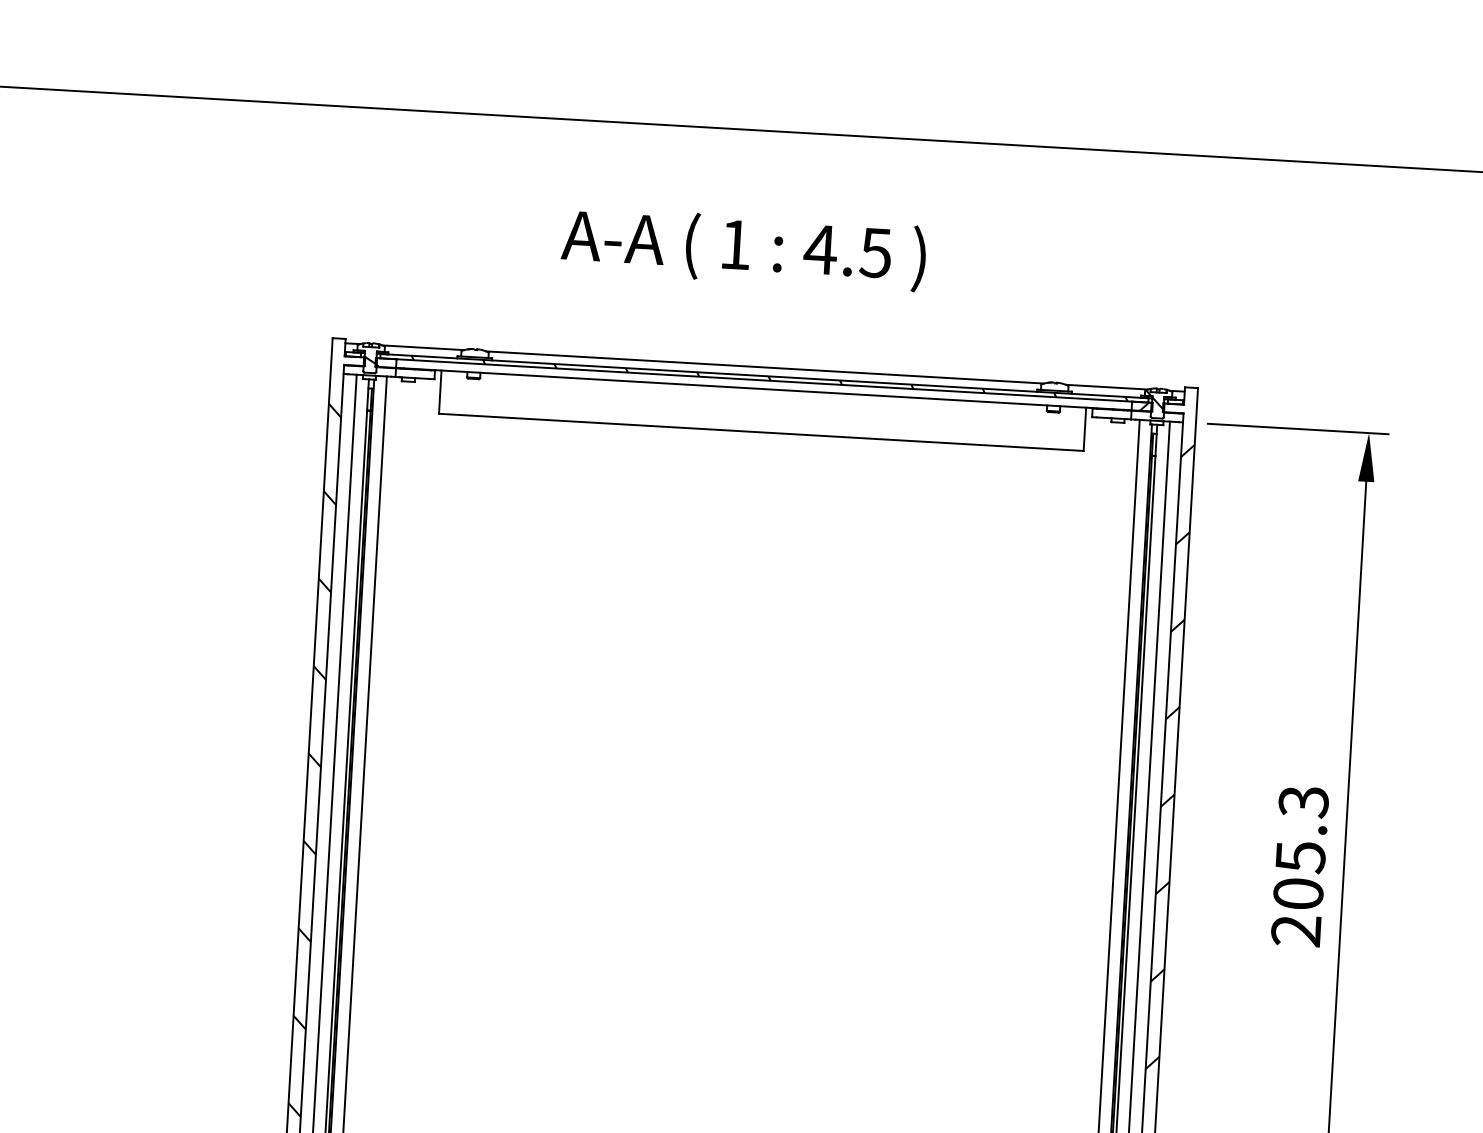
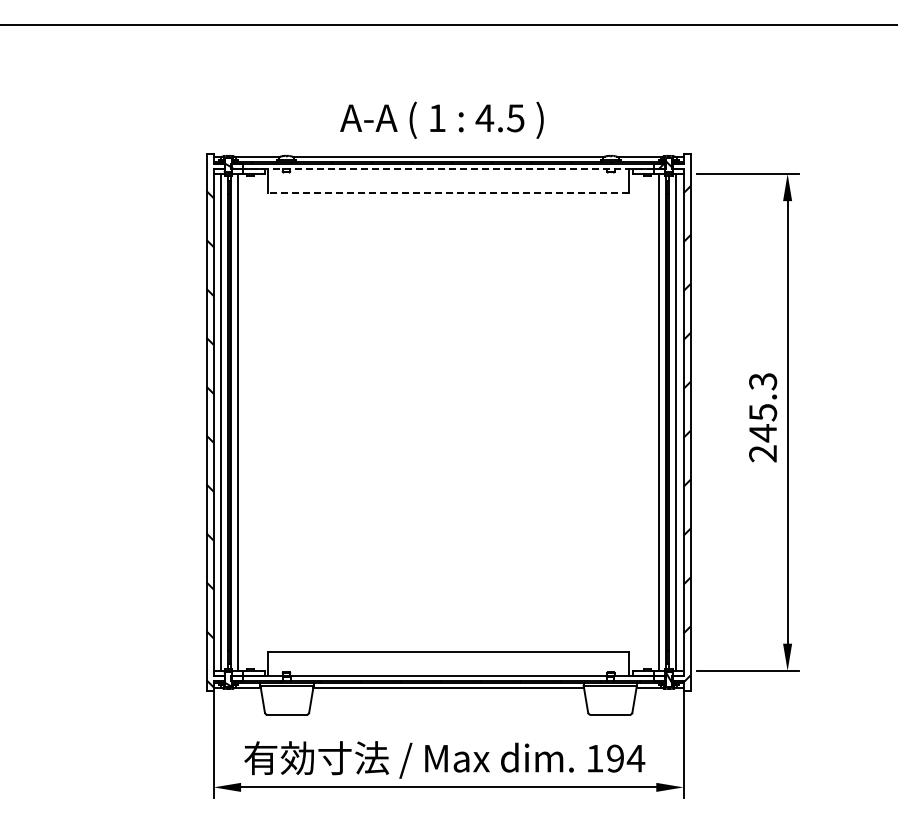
text: (743, 247) -> (441, 119), moved
line: (763, 388) -> (448, 168), solid -> dashed
line: (760, 433) -> (448, 193), solid -> dashed
text: (1299, 894) -> (763, 433), 205.3 -> 245.3

